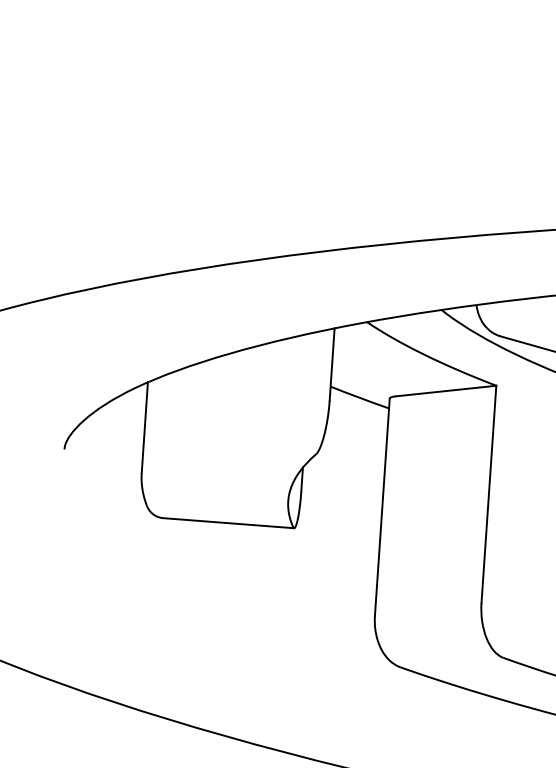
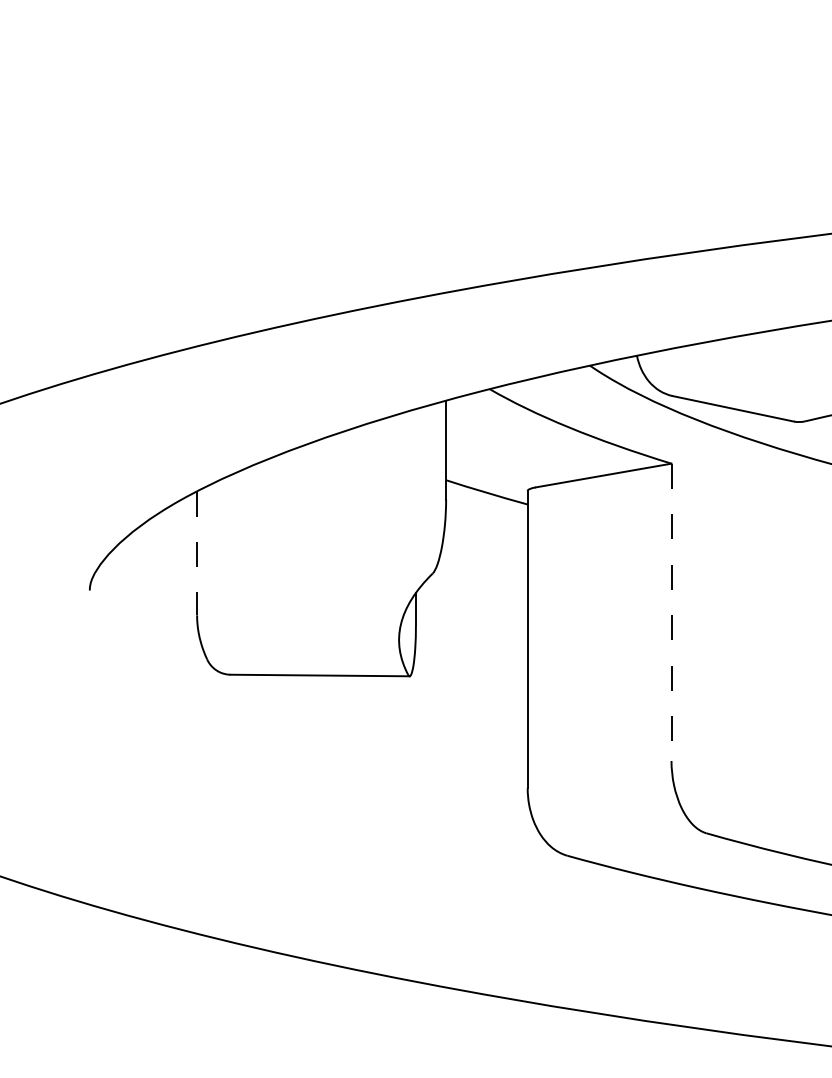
line: (145, 427) -> (197, 553), solid -> dashed
line: (488, 494) -> (671, 612), solid -> dashed

